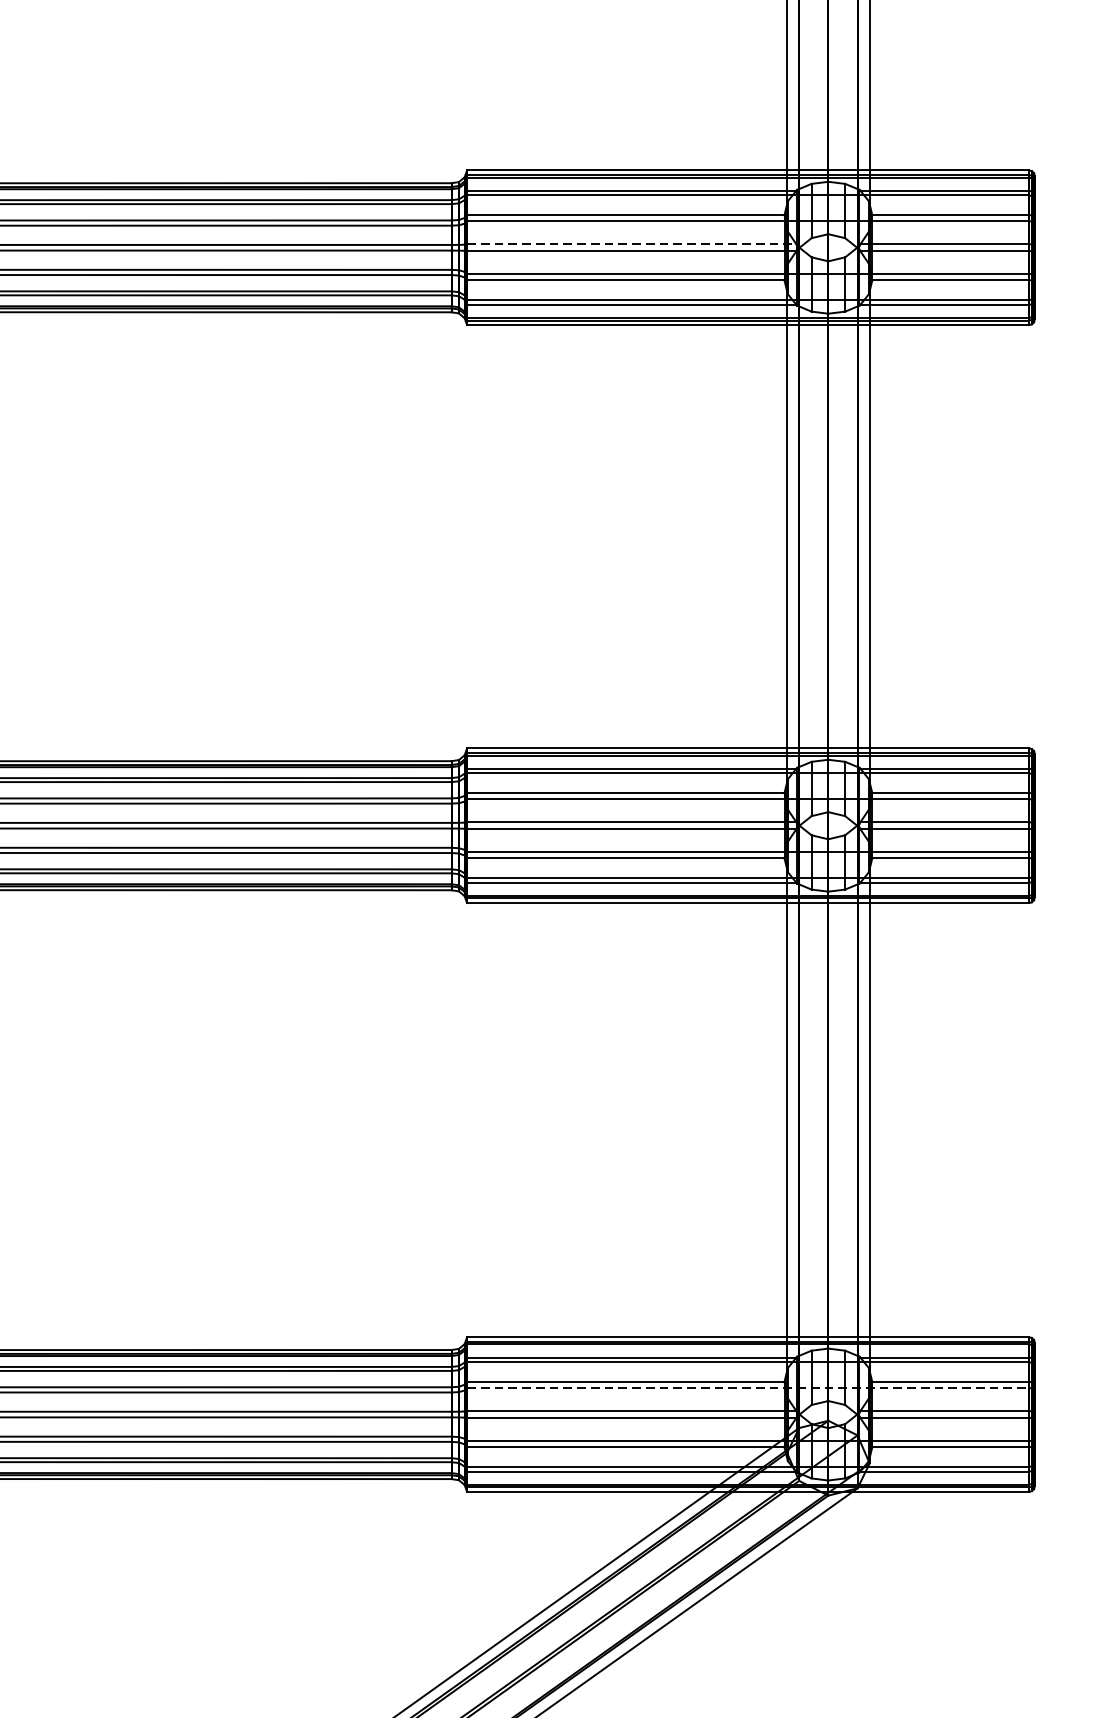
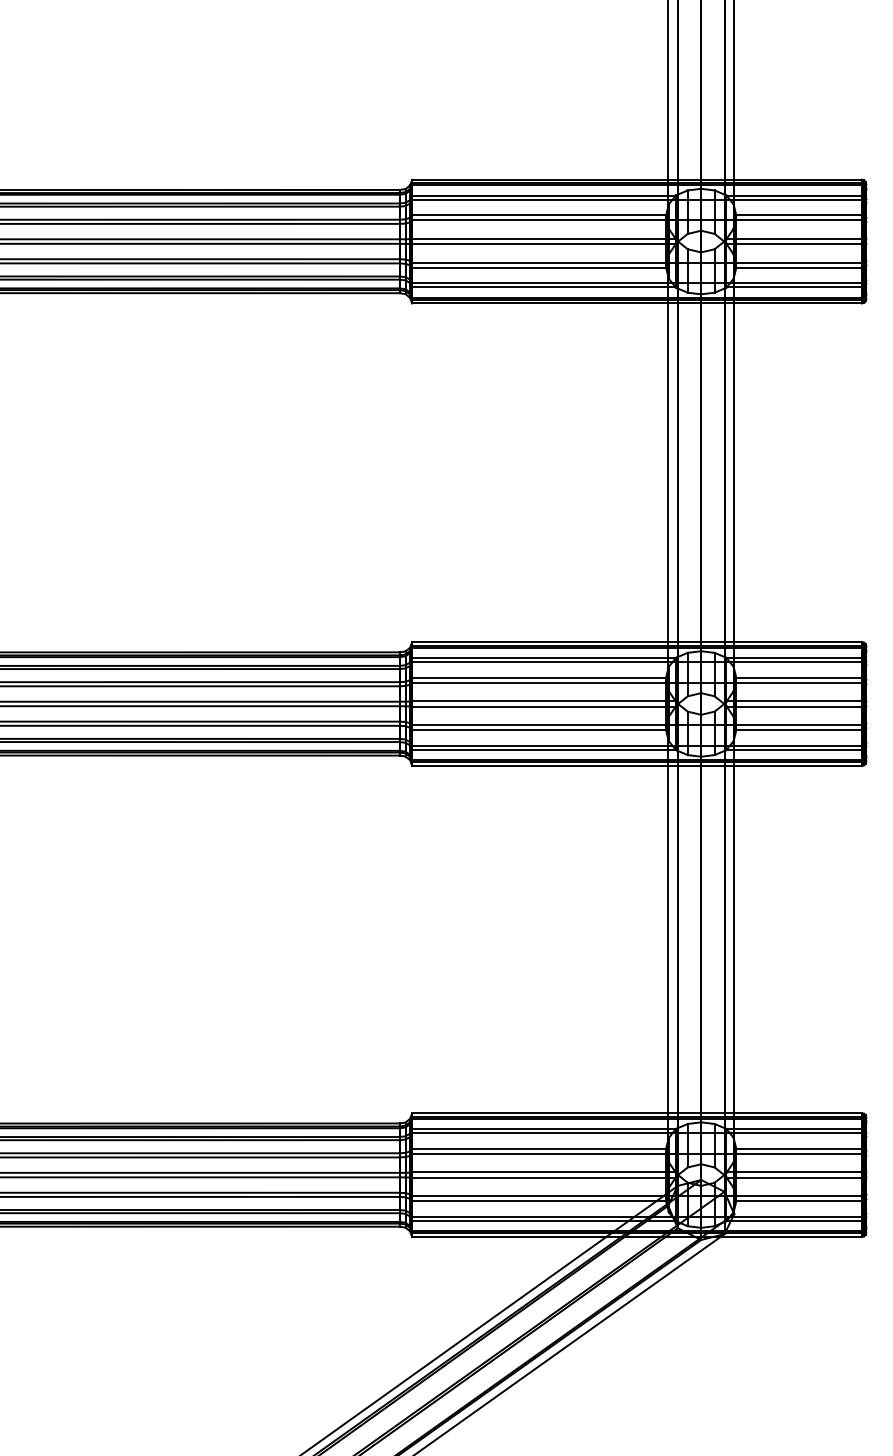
line: (631, 243) -> (543, 238), dashed -> solid
line: (748, 1387) -> (637, 1153), dashed -> solid

